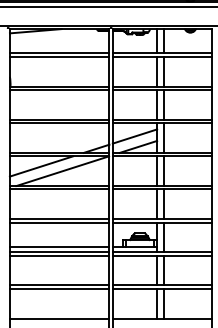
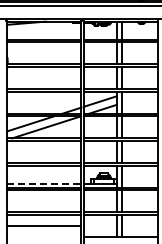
line: (59, 246) -> (44, 183), solid -> dashed
line: (59, 319) -> (44, 226), moved

